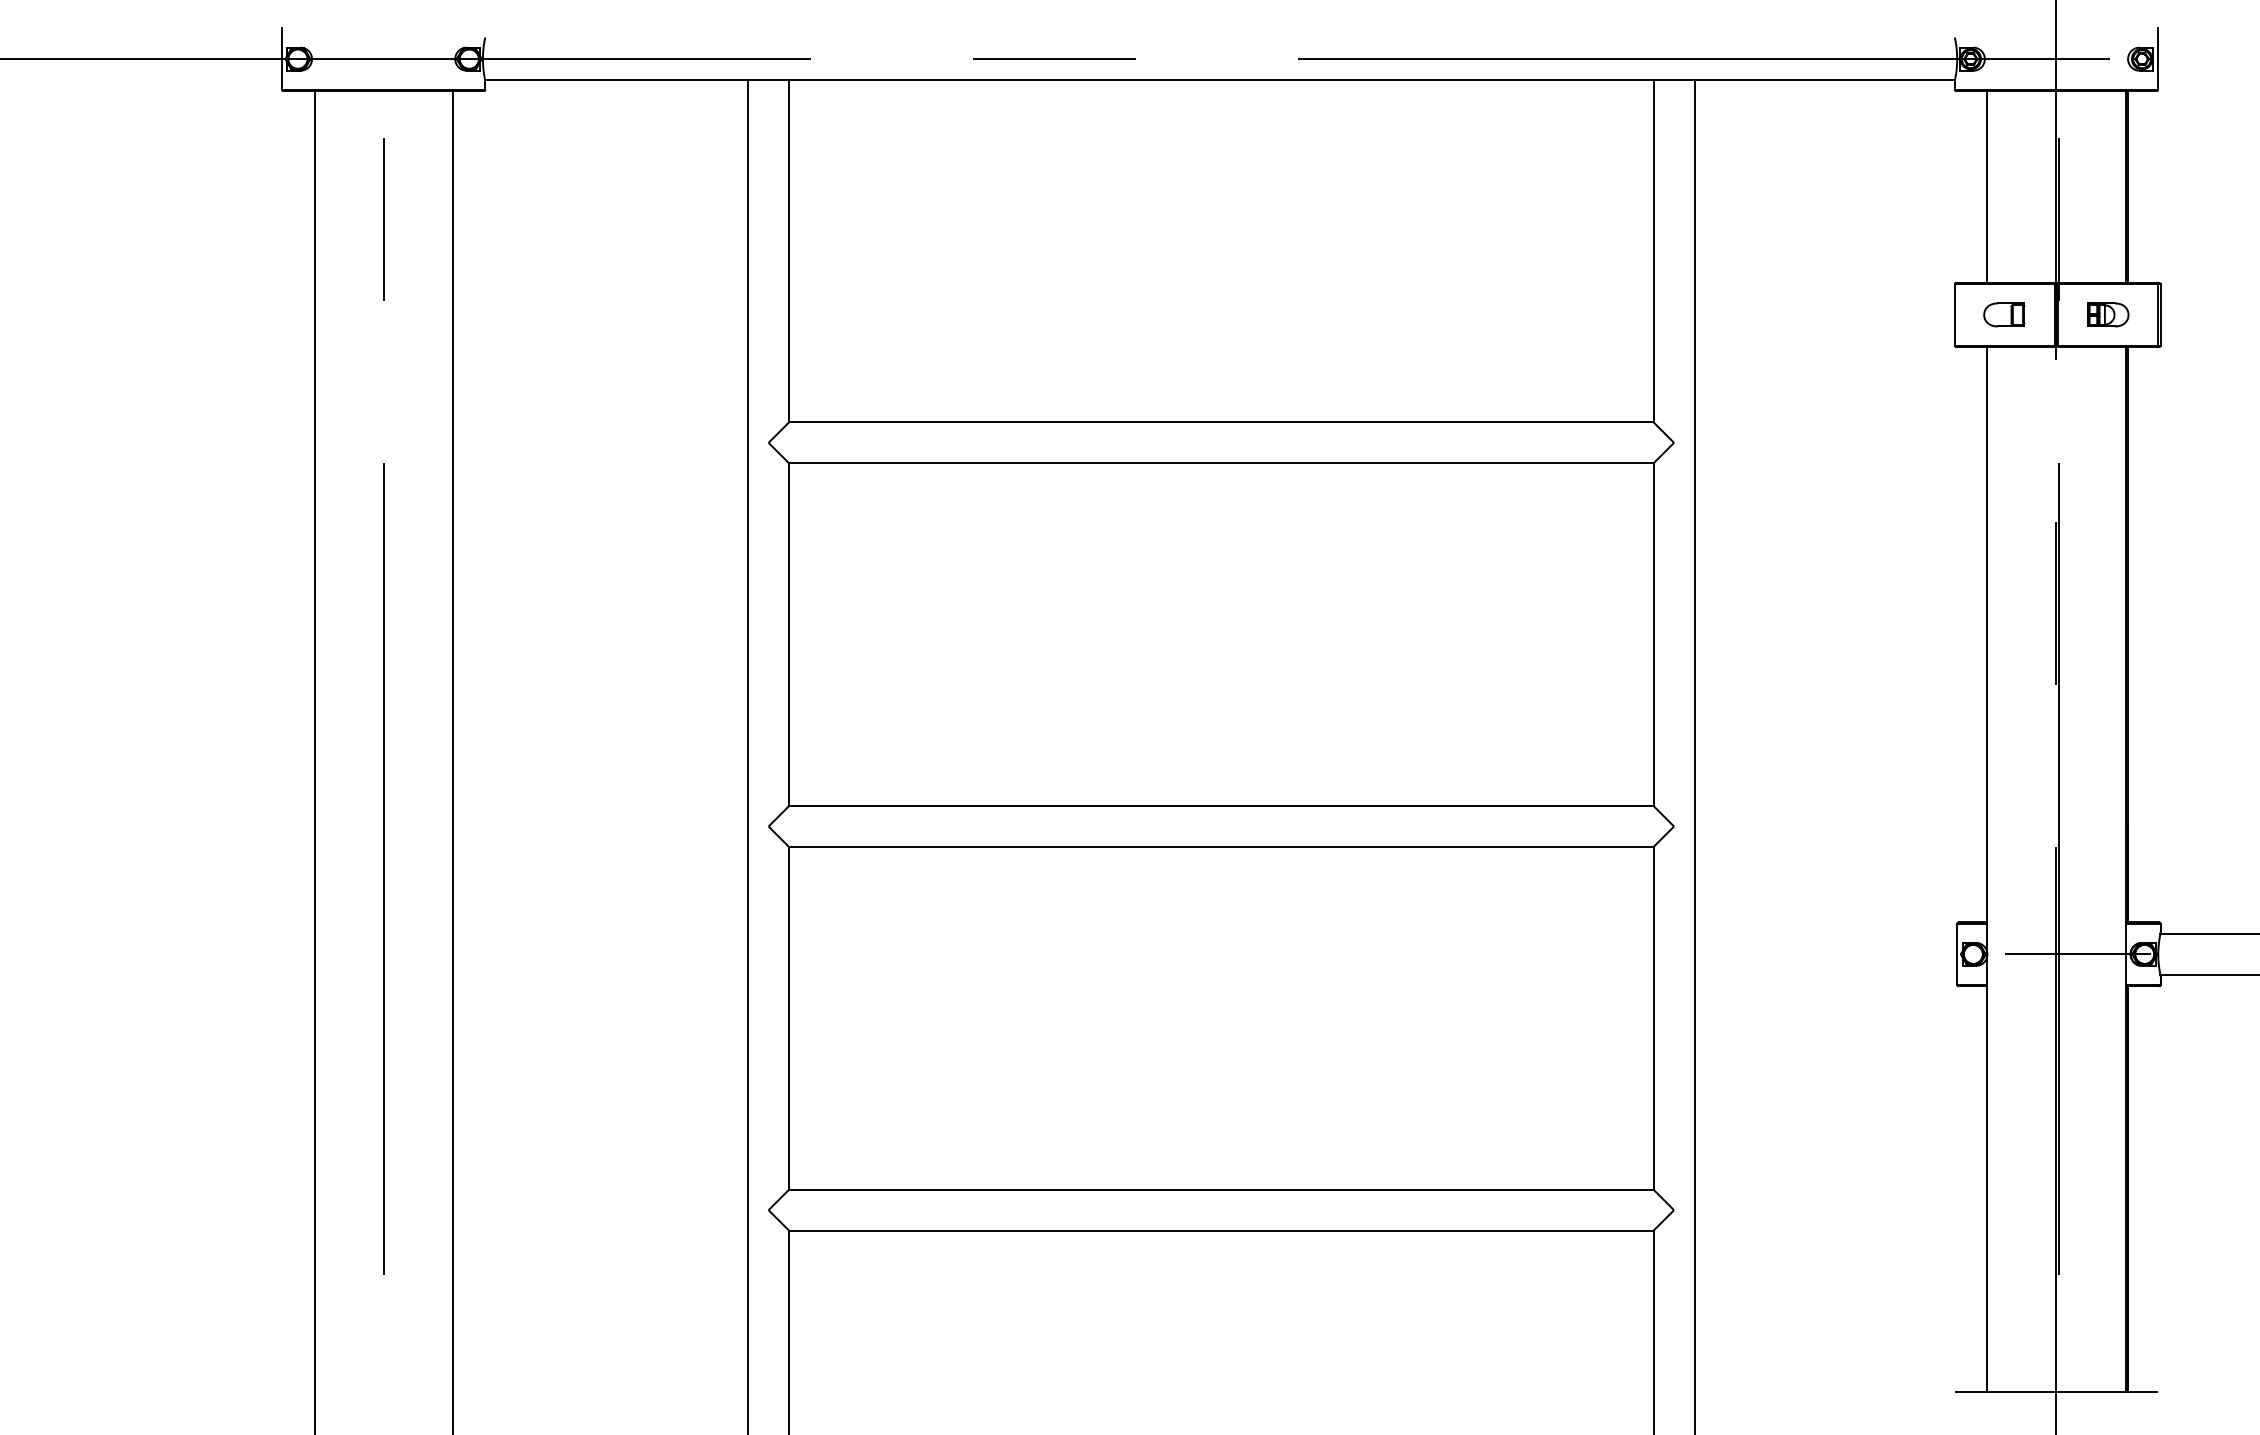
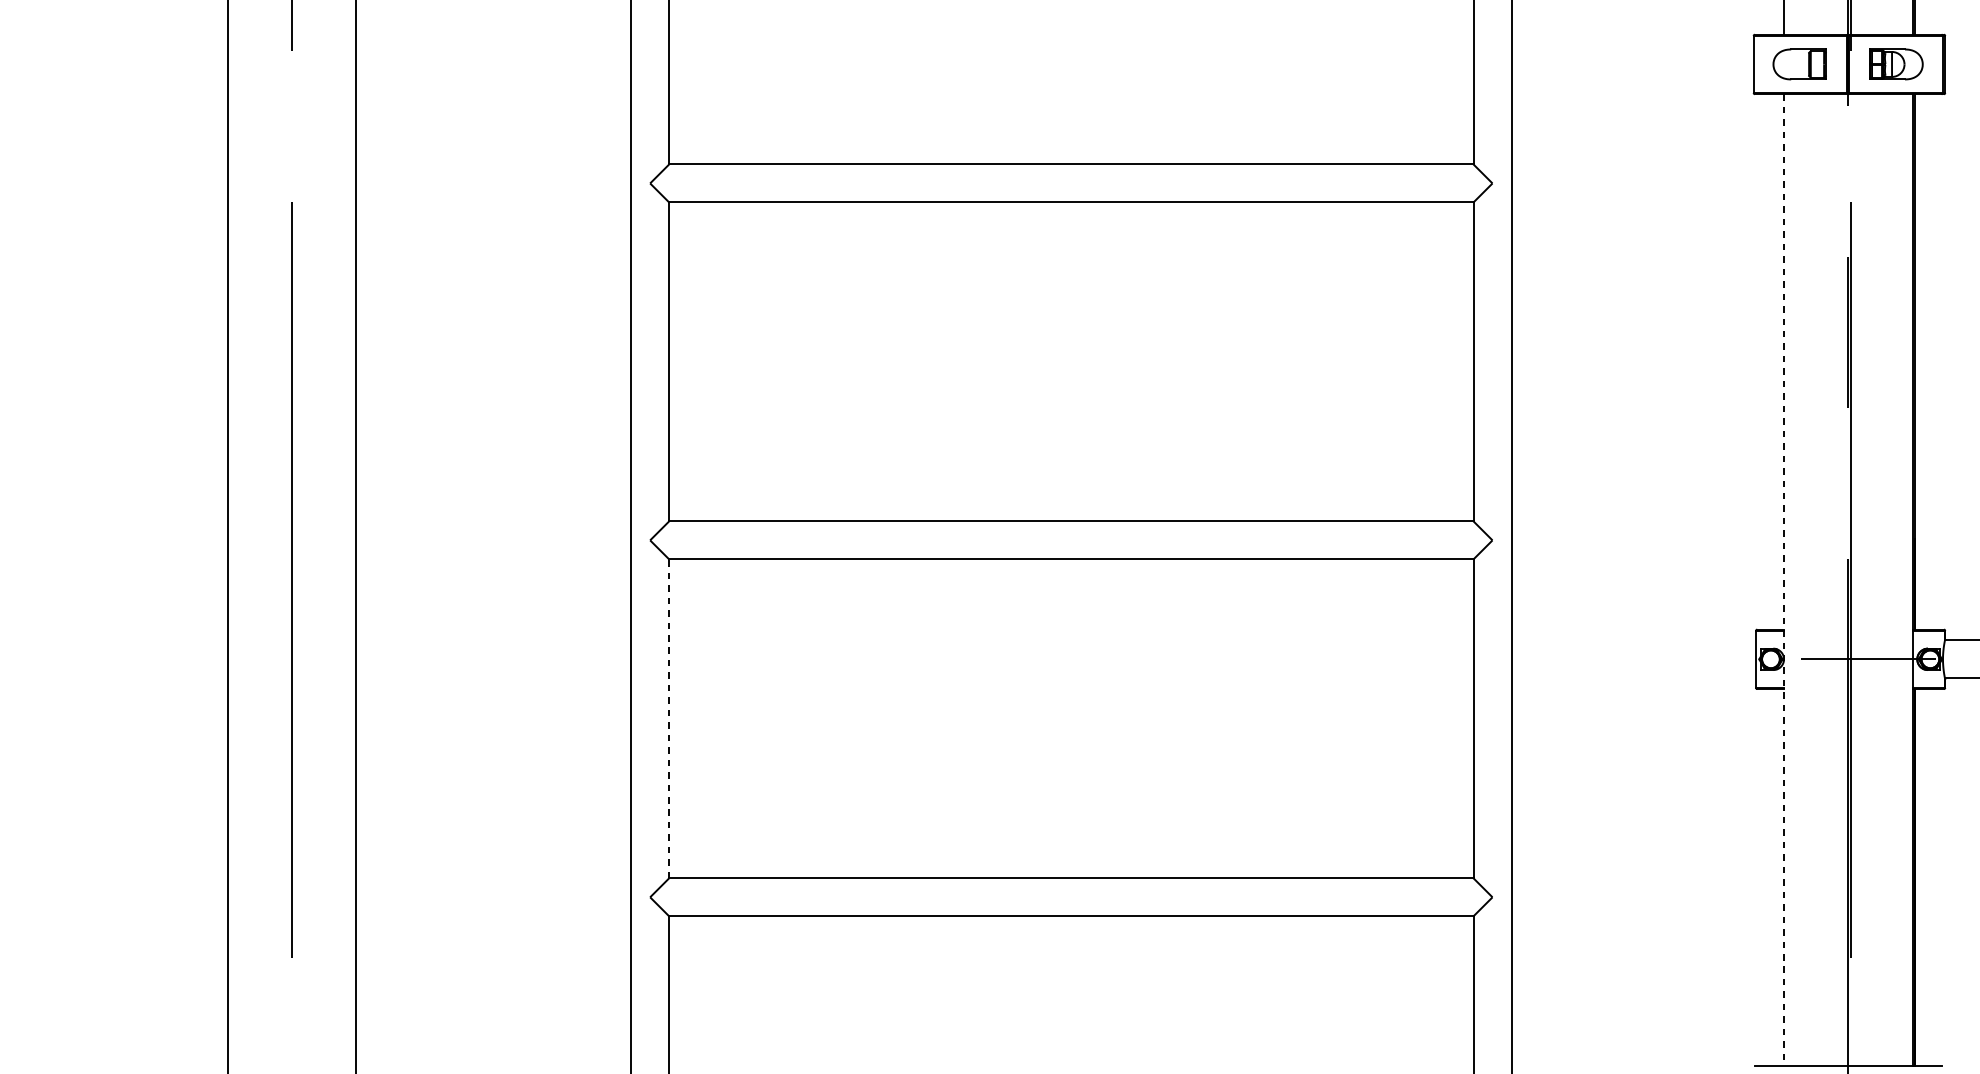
part: (2004, 314) -> (1799, 64), size x1.4
part: (2108, 314) -> (1896, 64), size x1.4
line: (1987, 869) -> (1784, 580), solid -> dashed
line: (789, 1017) -> (669, 718), solid -> dashed

